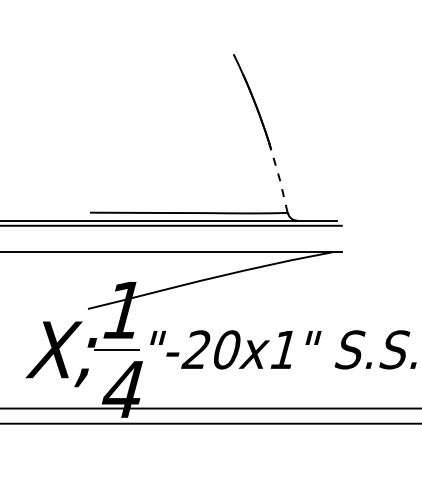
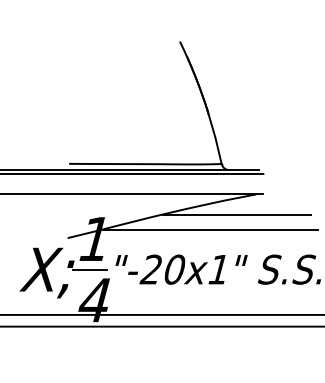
line: (279, 178) -> (215, 137), dashed -> solid
line: (307, 278) -> (236, 214), added
line: (272, 297) -> (209, 229), added

